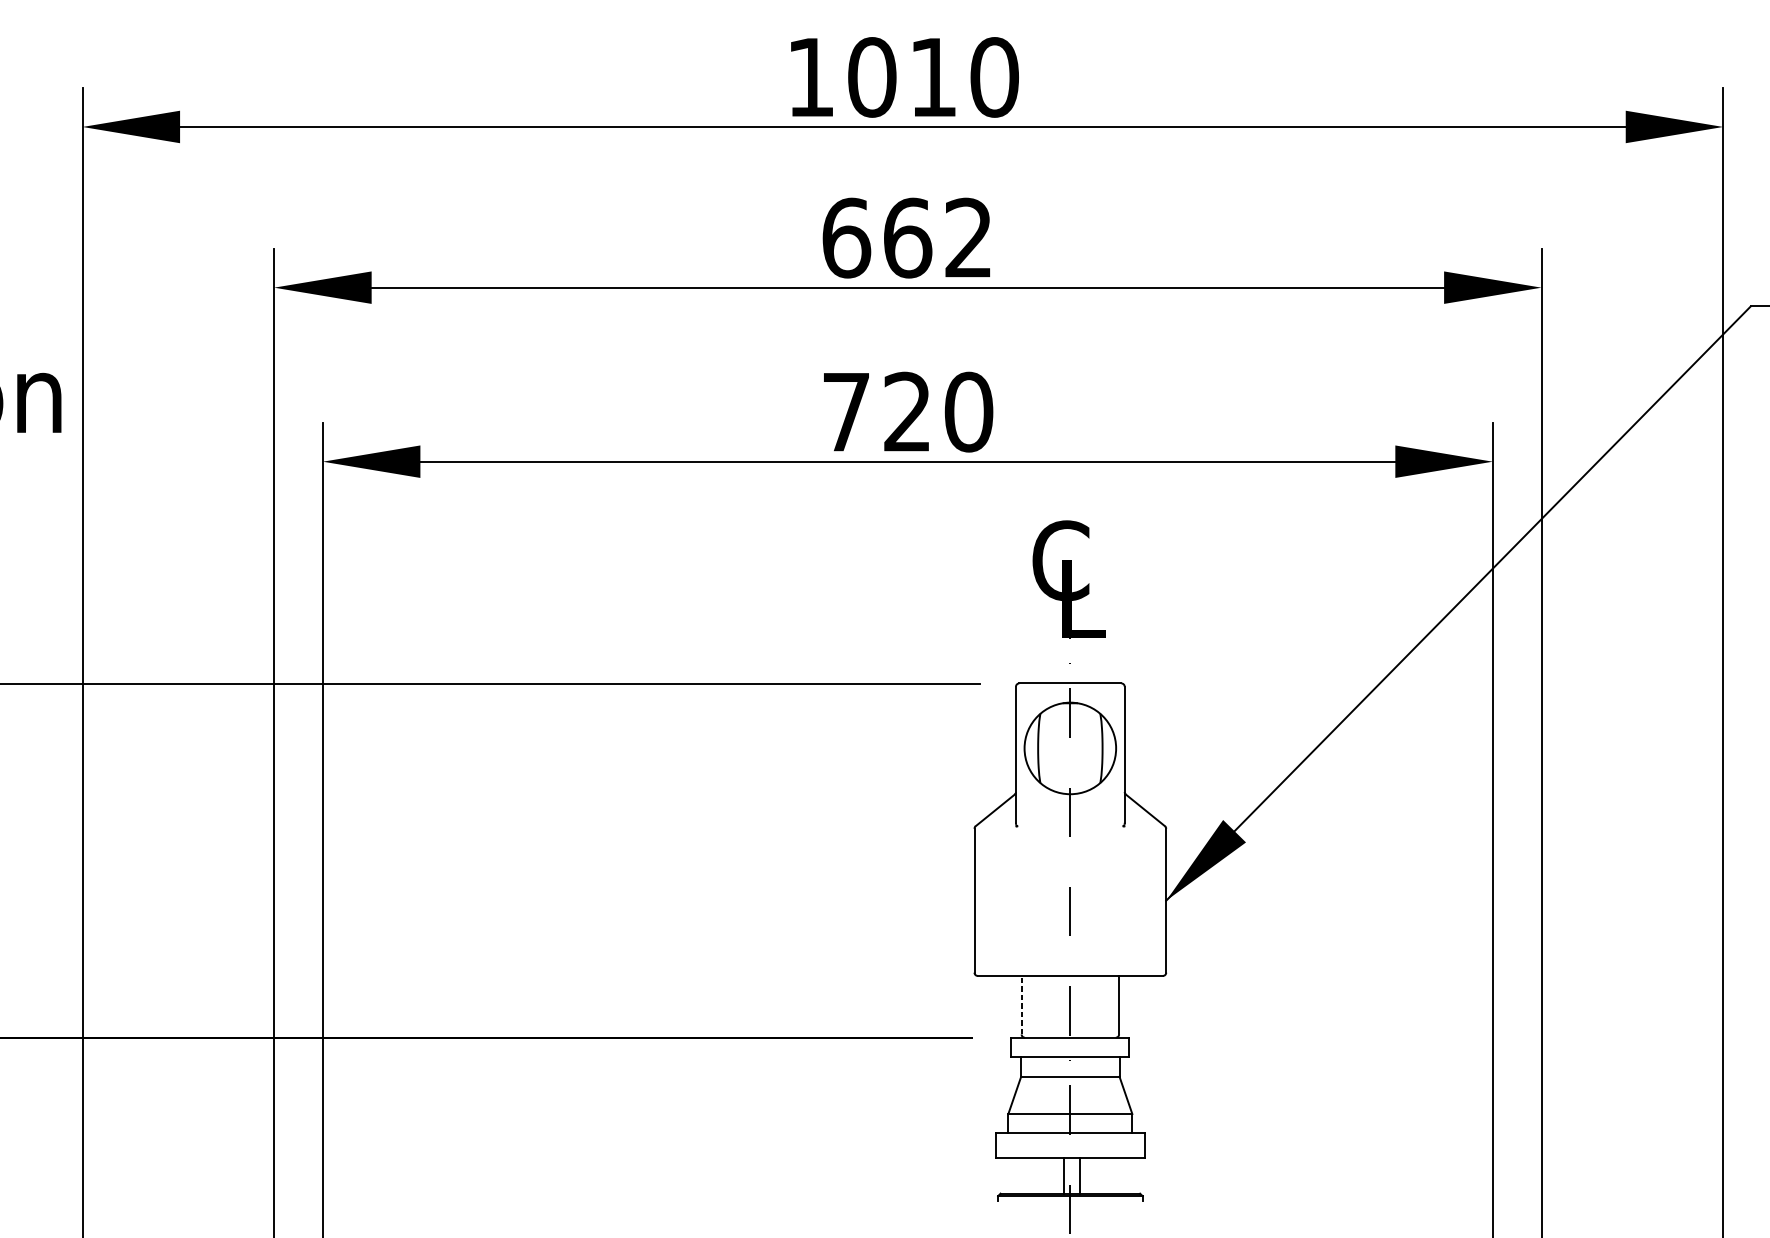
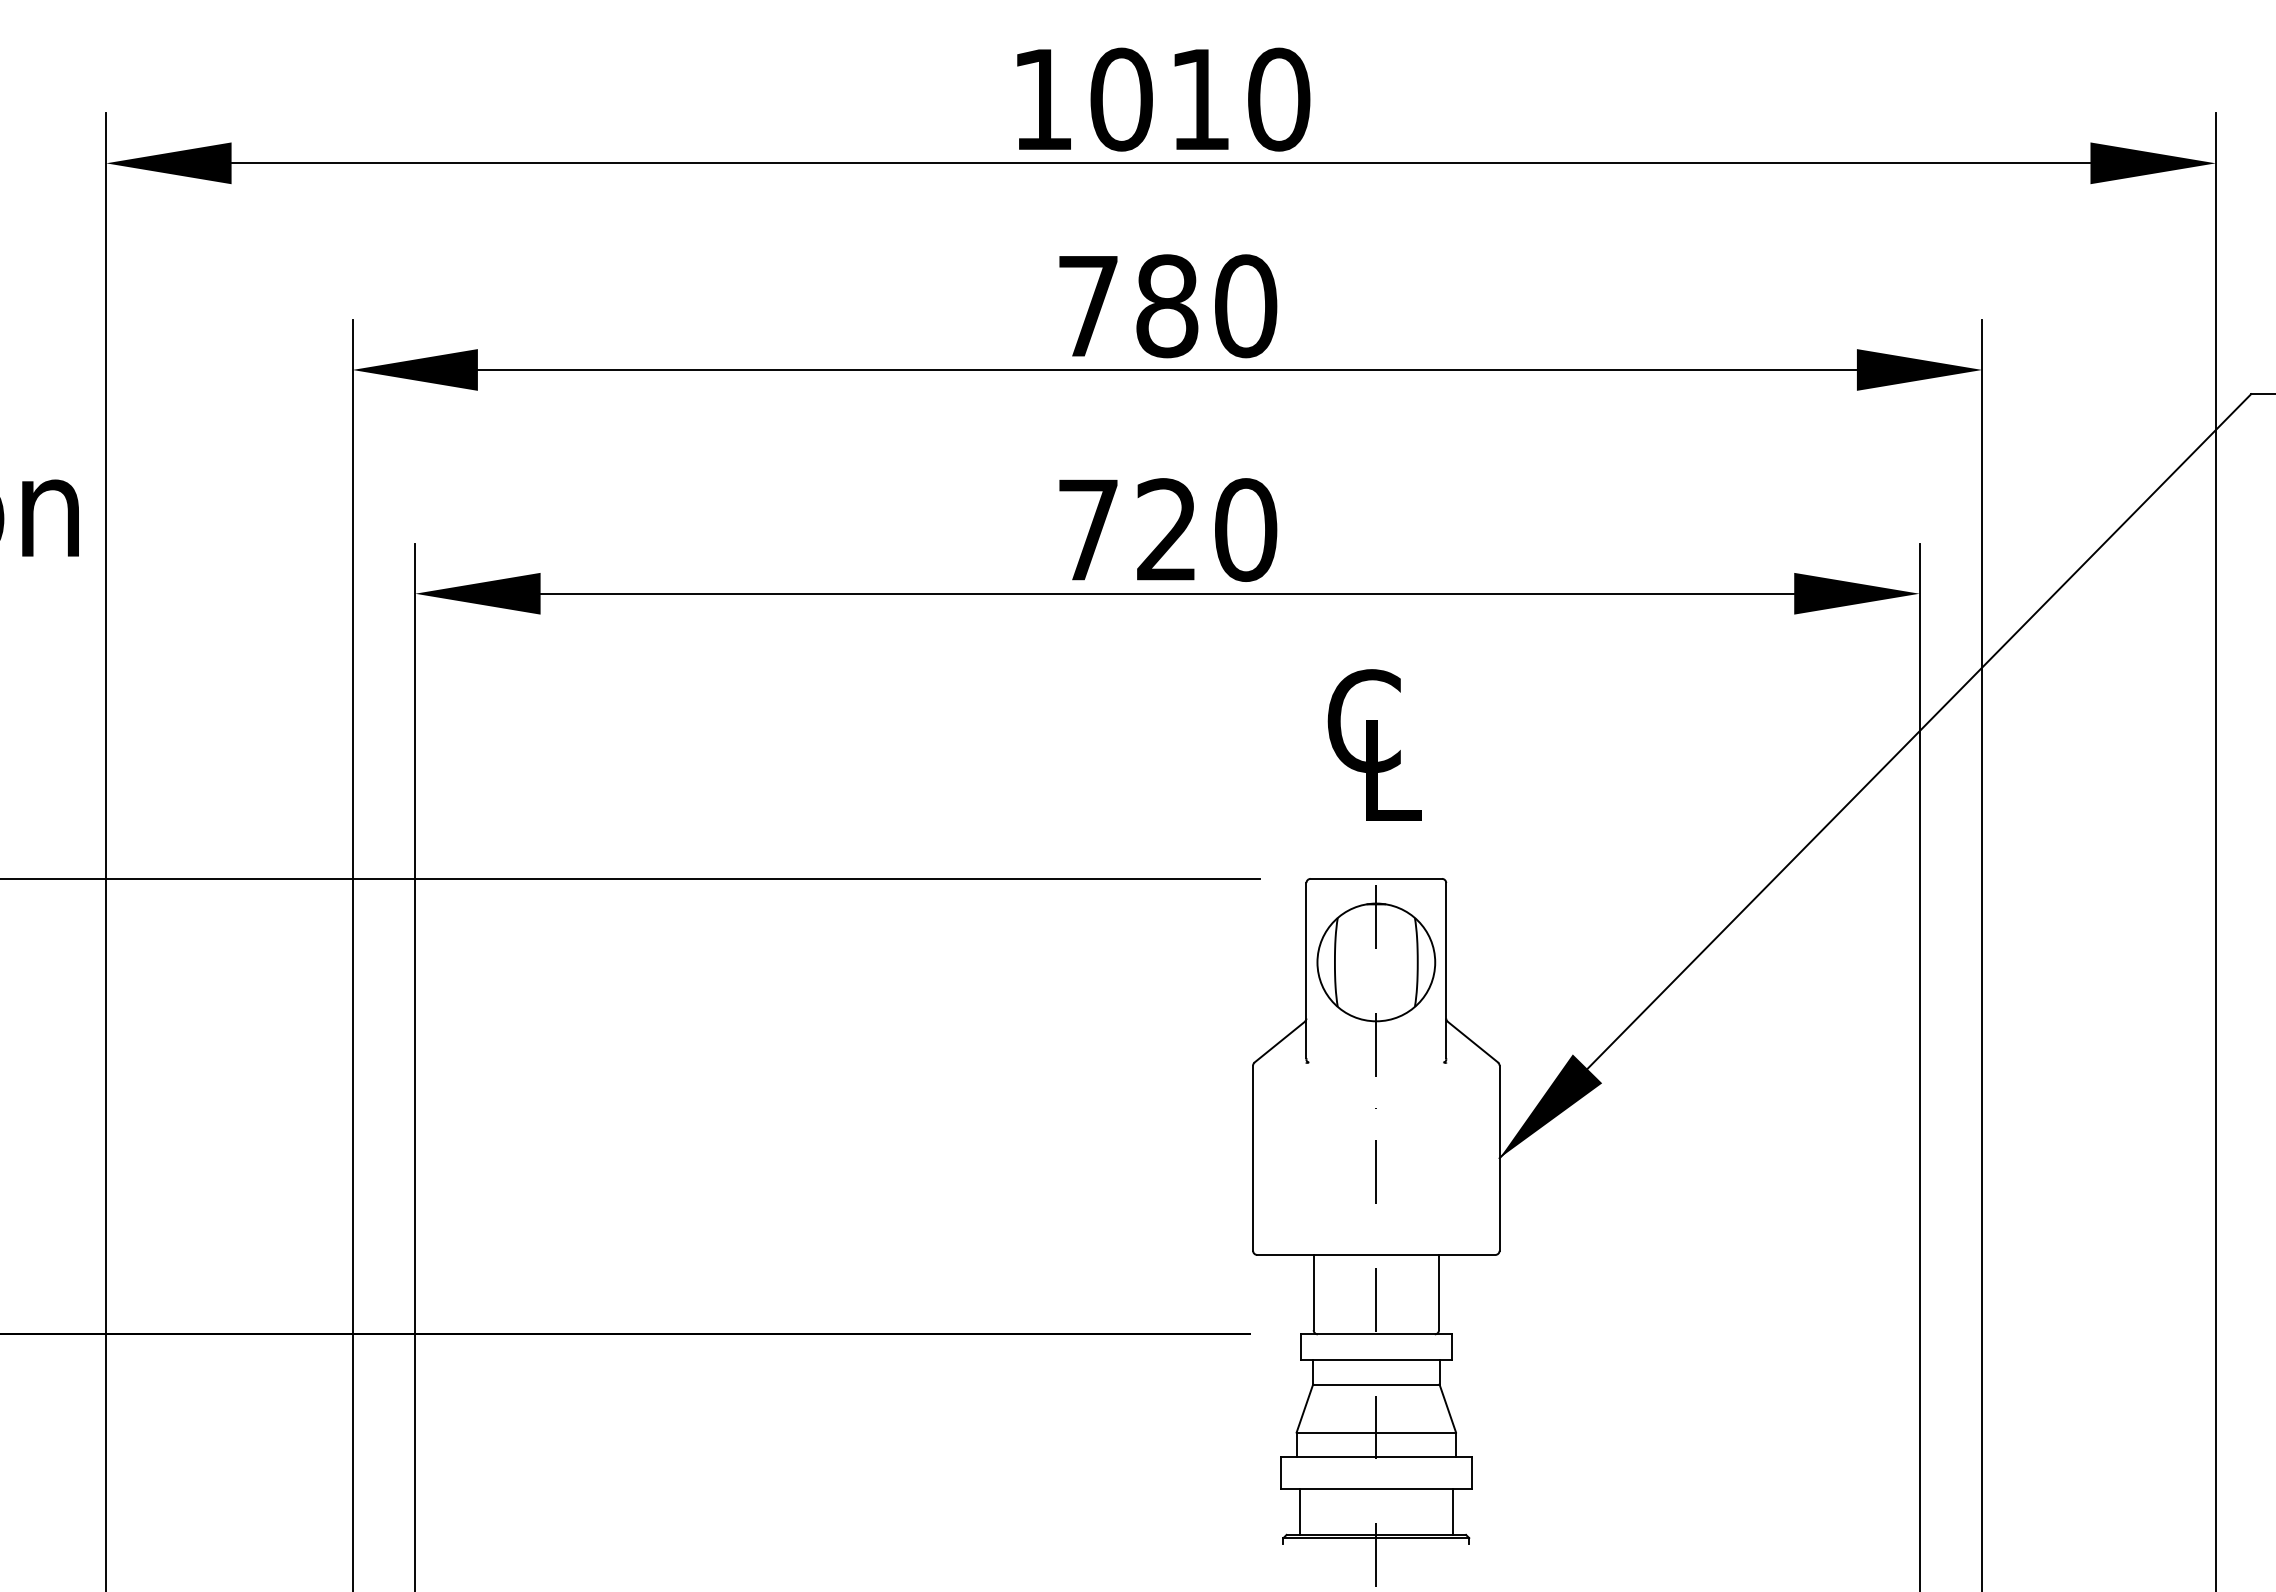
text: (907, 238) -> (1167, 306), 662 -> 780
line: (1021, 1005) -> (1313, 1292), dashed -> solid
line: (1064, 1175) -> (1452, 1511), moved
line: (1080, 1175) -> (1300, 1511), moved

